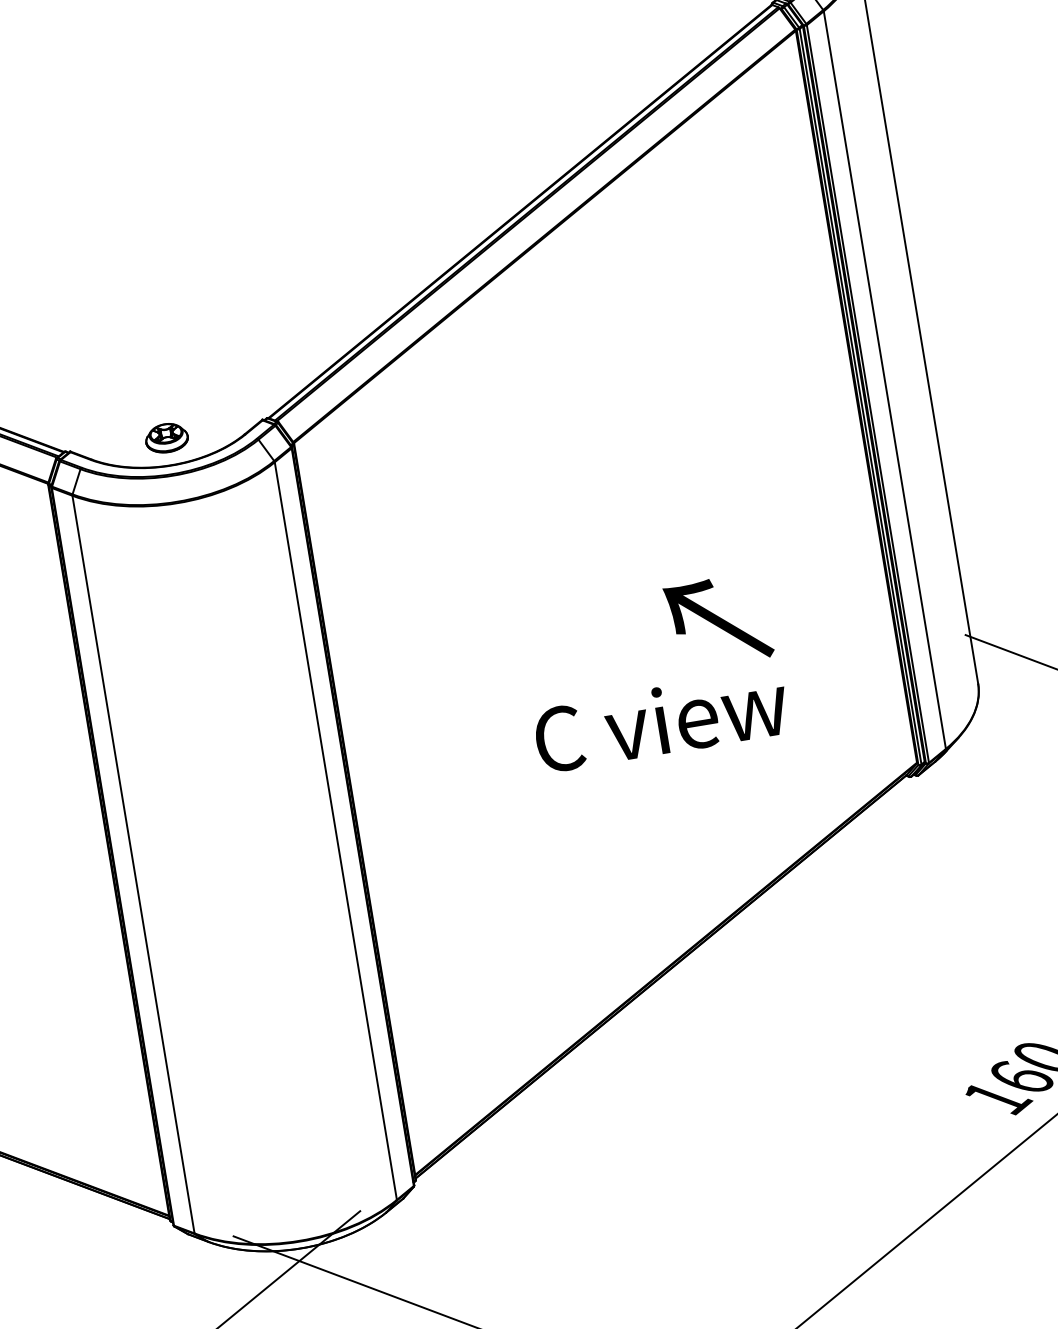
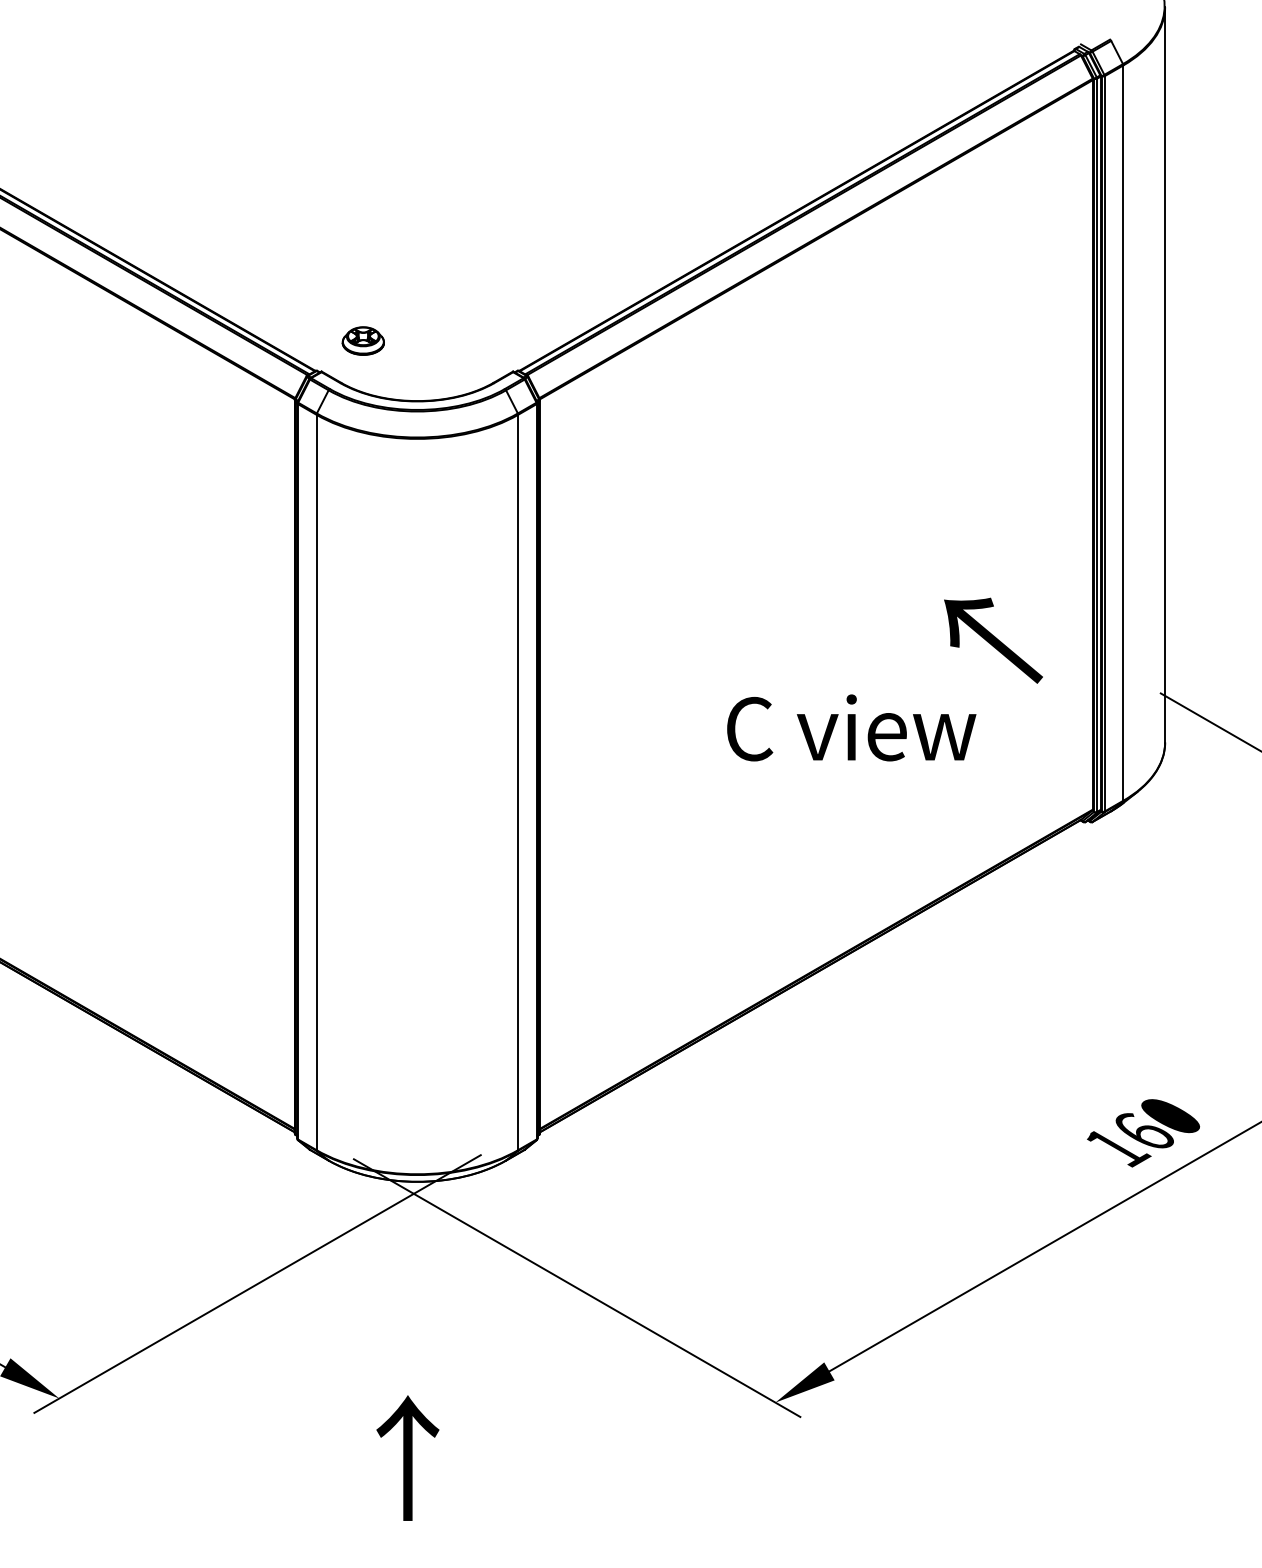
part: (165, 437) -> (362, 340), moved
text: (718, 621) -> (993, 640), moved

